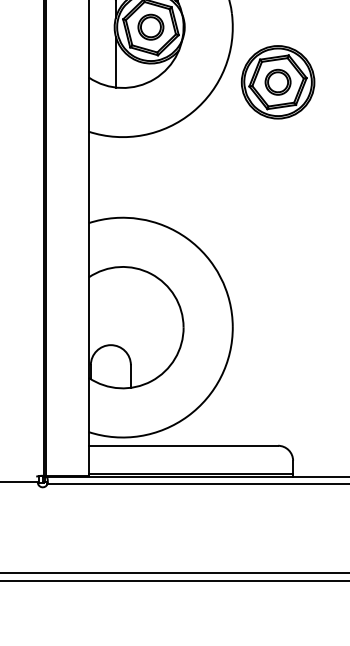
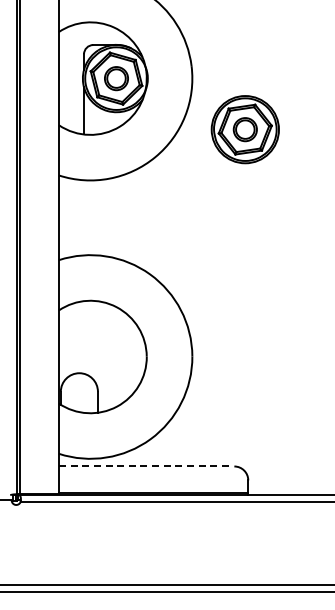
part: (277, 82) -> (244, 129), moved
line: (183, 445) -> (146, 466), solid -> dashed

